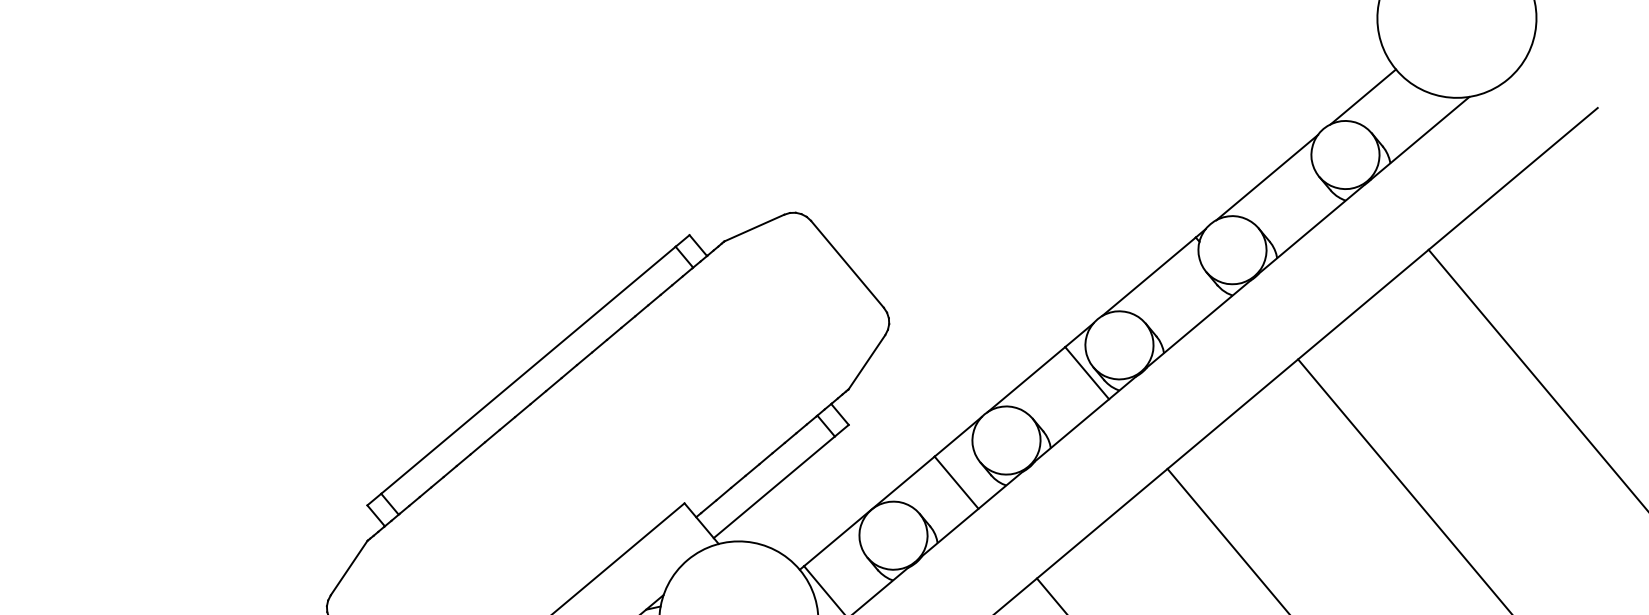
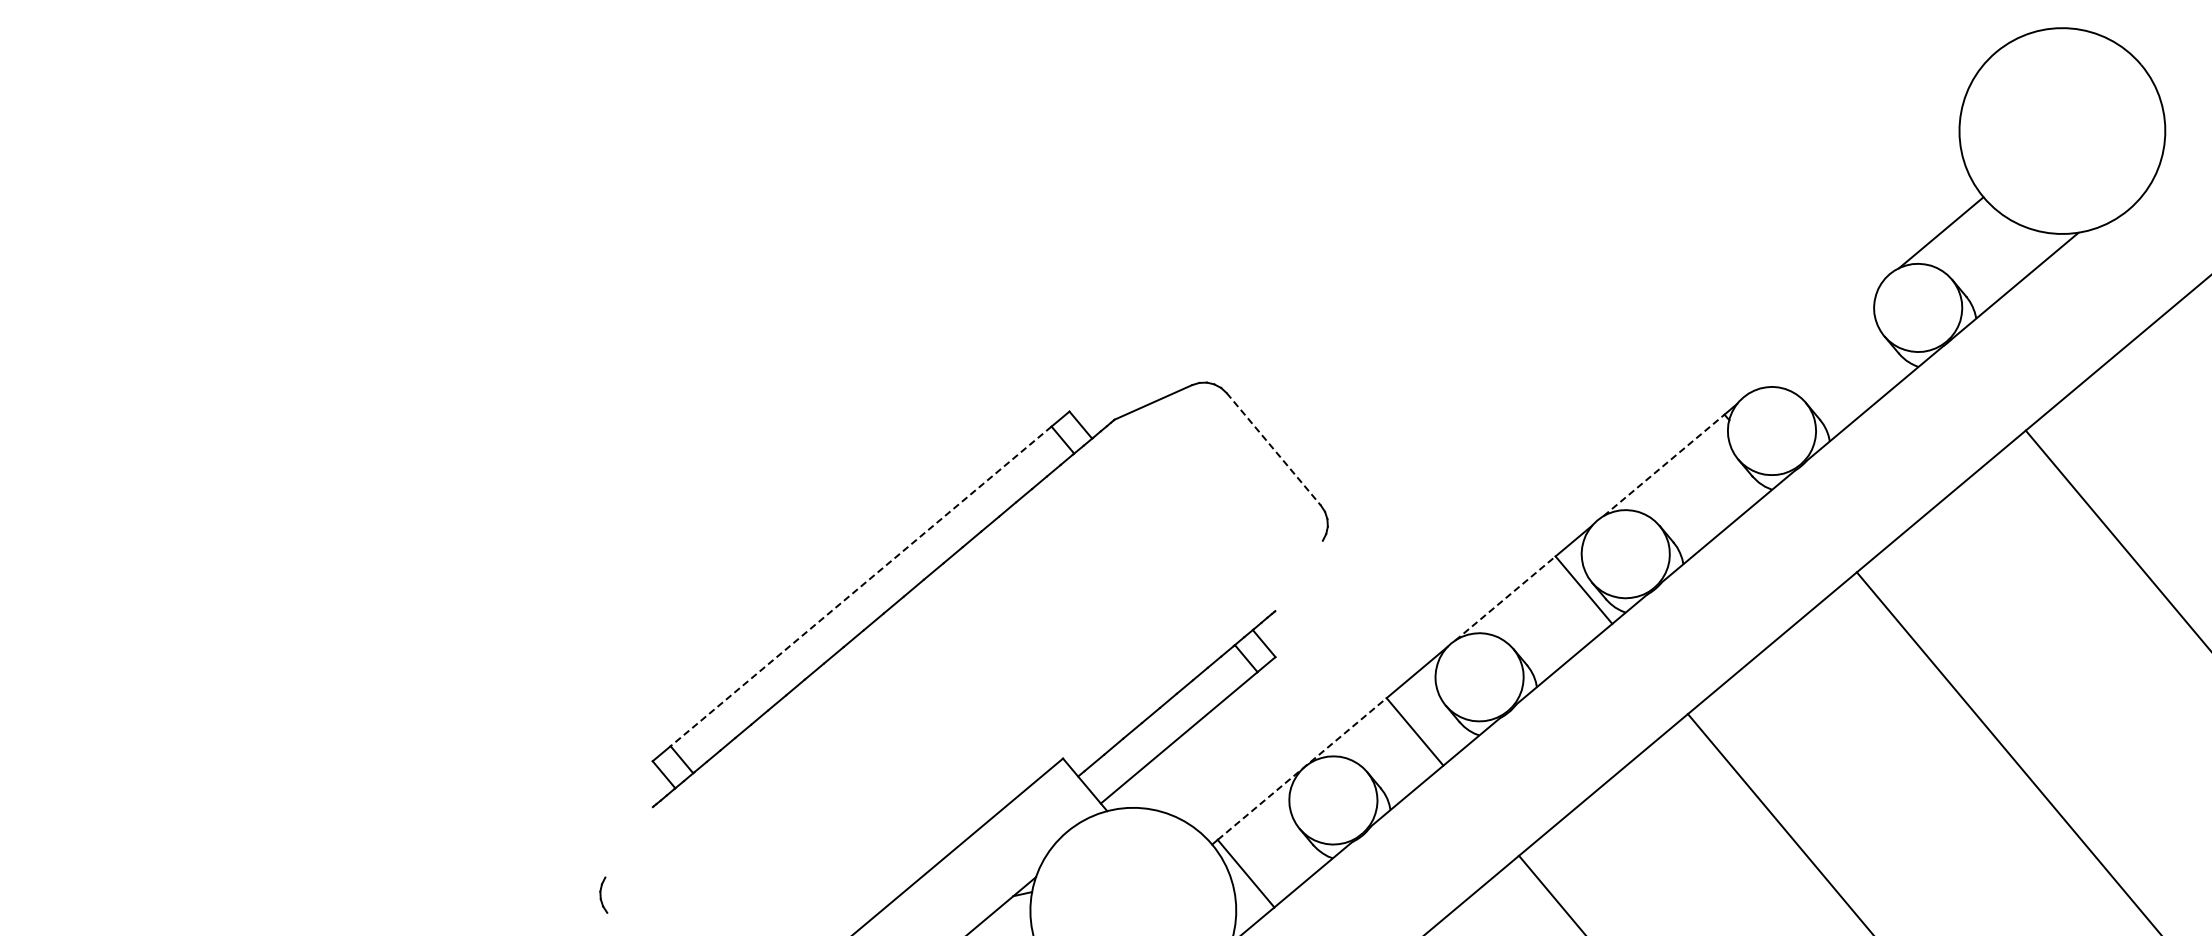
line: (1266, 177) -> (1816, 337), removed
line: (847, 264) -> (1274, 449), solid -> dashed
line: (1149, 276) -> (1664, 465), solid -> dashed
line: (866, 361) -> (1298, 575), removed
line: (528, 370) -> (861, 586), solid -> dashed
line: (1026, 379) -> (1505, 598), solid -> dashed
line: (869, 511) -> (1302, 768), solid -> dashed
line: (348, 568) -> (628, 842), removed

